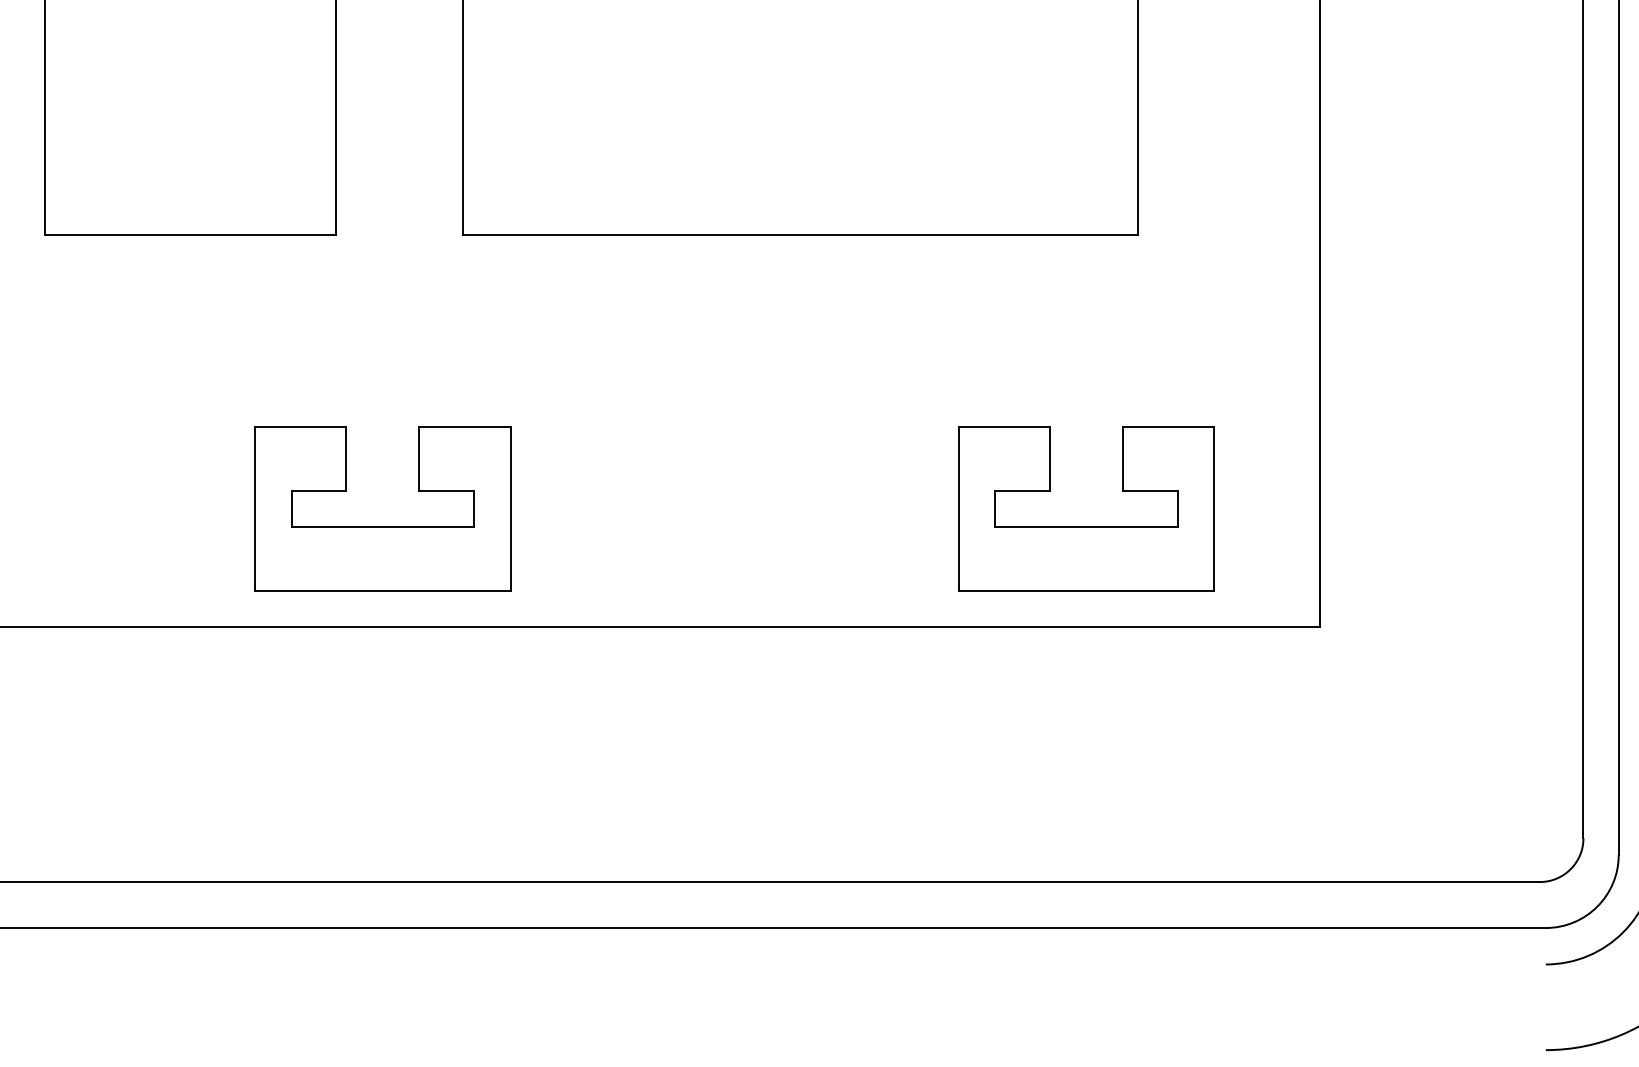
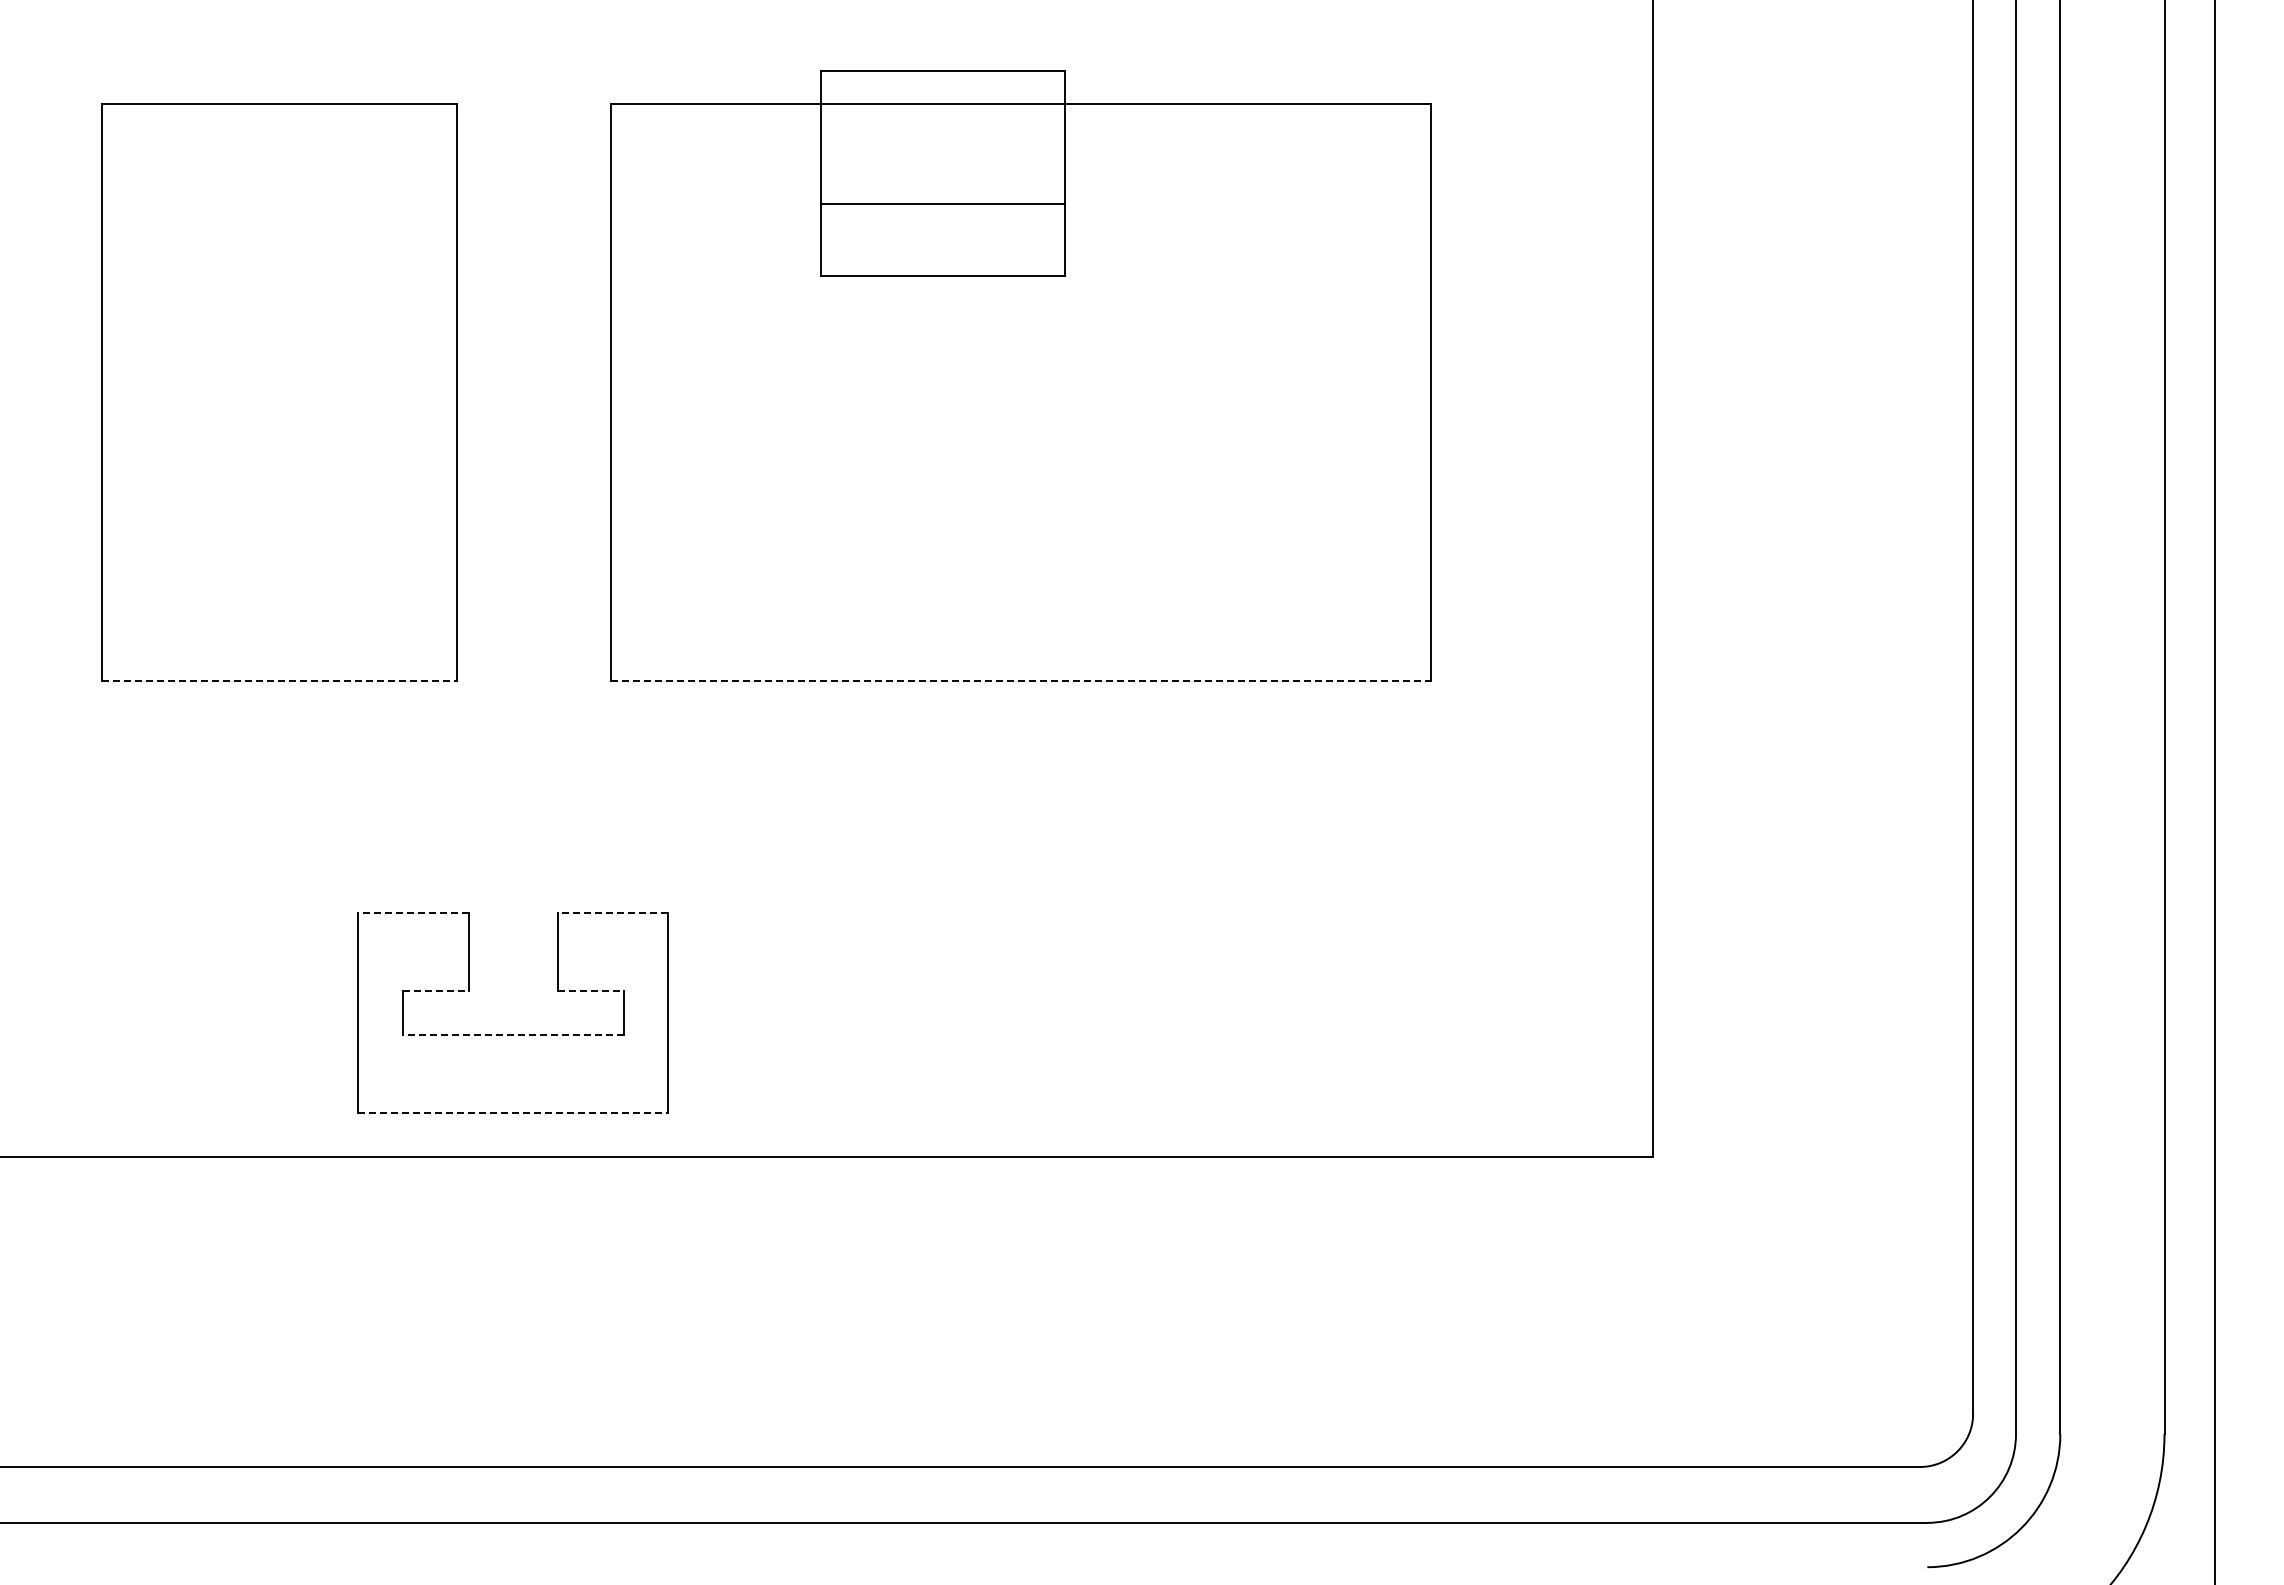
line: (191, 235) -> (280, 680), solid -> dashed
line: (800, 235) -> (1021, 680), solid -> dashed
line: (300, 426) -> (413, 913), solid -> dashed
line: (464, 426) -> (612, 913), solid -> dashed
line: (319, 490) -> (436, 990), solid -> dashed
line: (447, 490) -> (591, 990), solid -> dashed
part: (1086, 526) -> (1368, 1034), removed
line: (383, 527) -> (513, 1035), solid -> dashed
line: (383, 590) -> (513, 1112), solid -> dashed

